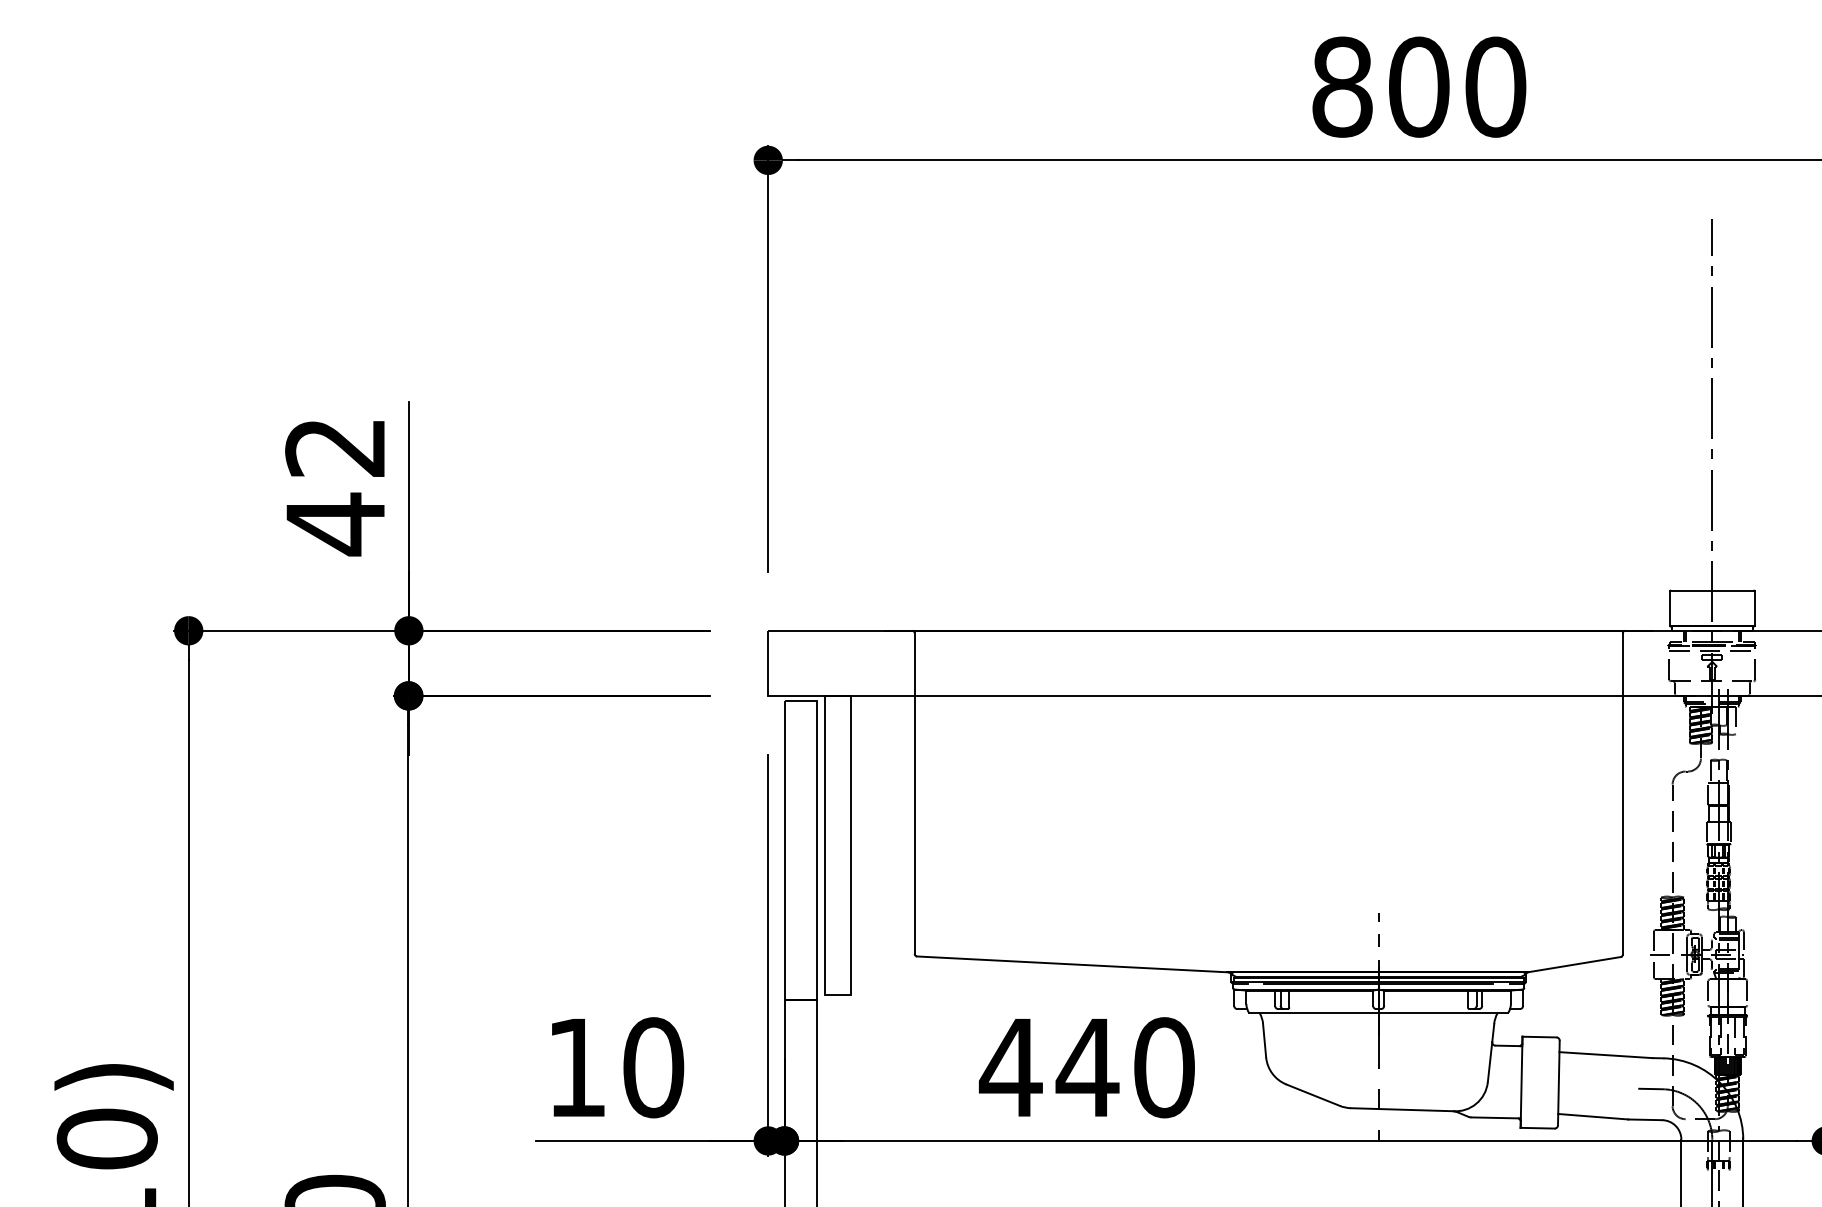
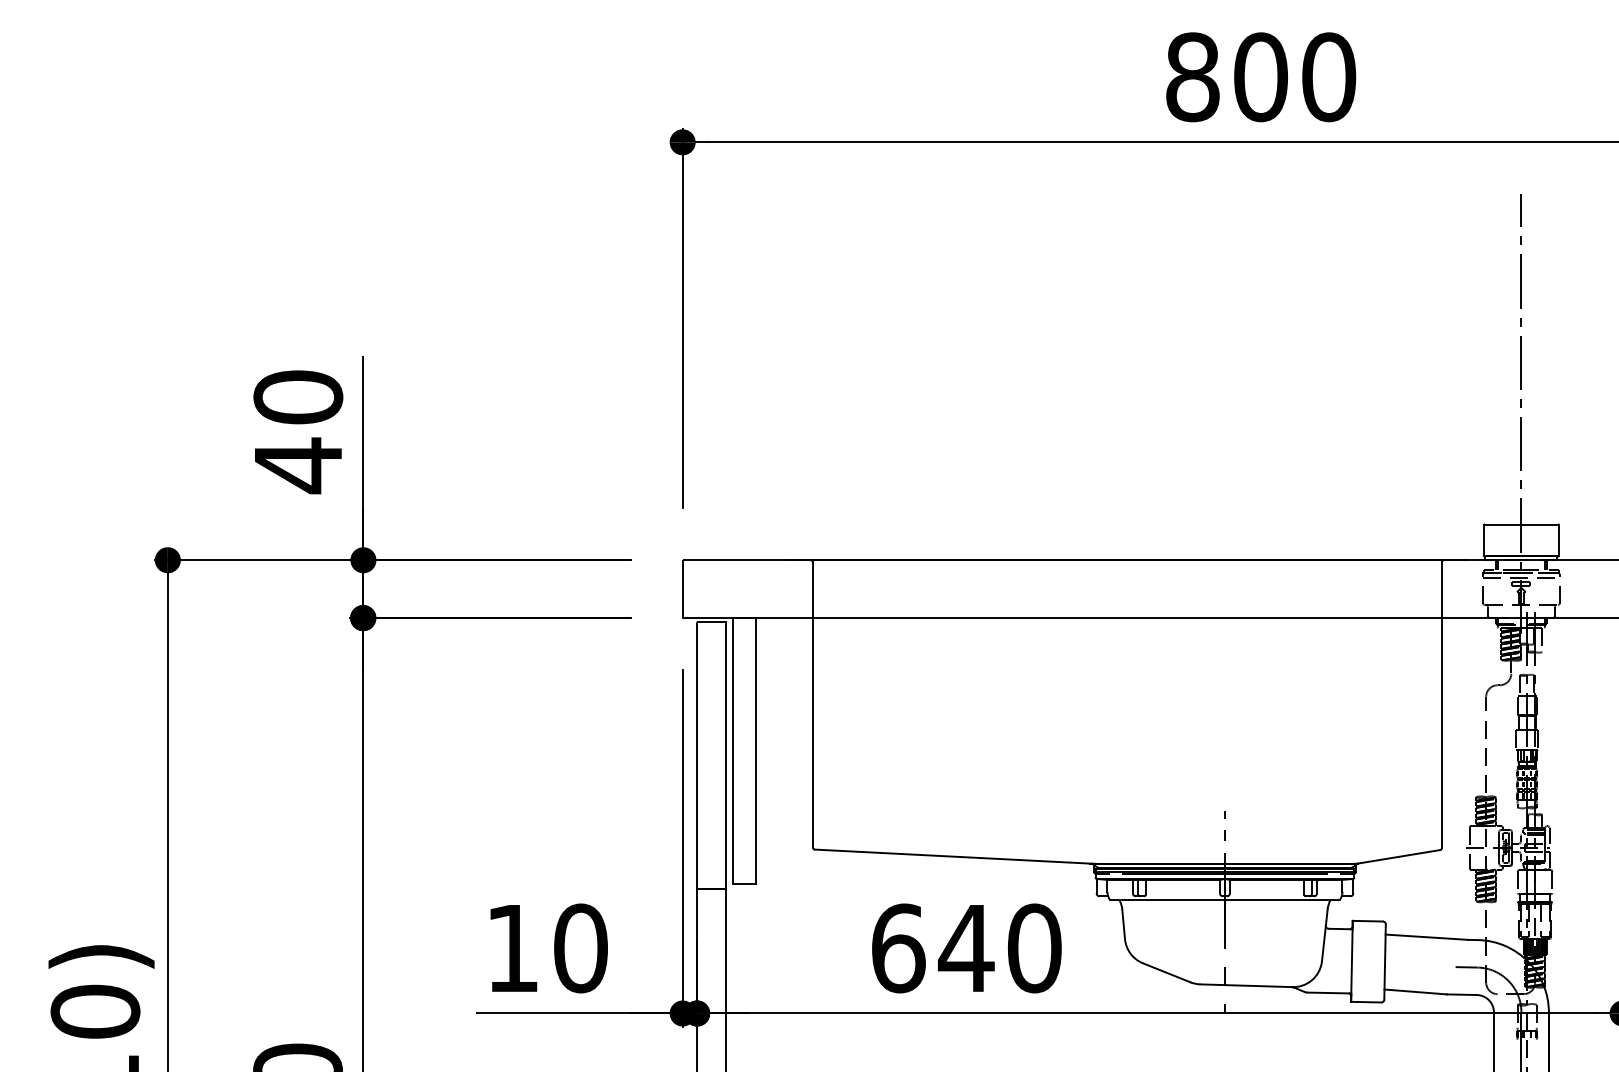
text: (335, 447) -> (298, 397), 42 -> 40
text: (1010, 1067) -> (897, 948), 440 -> 640

